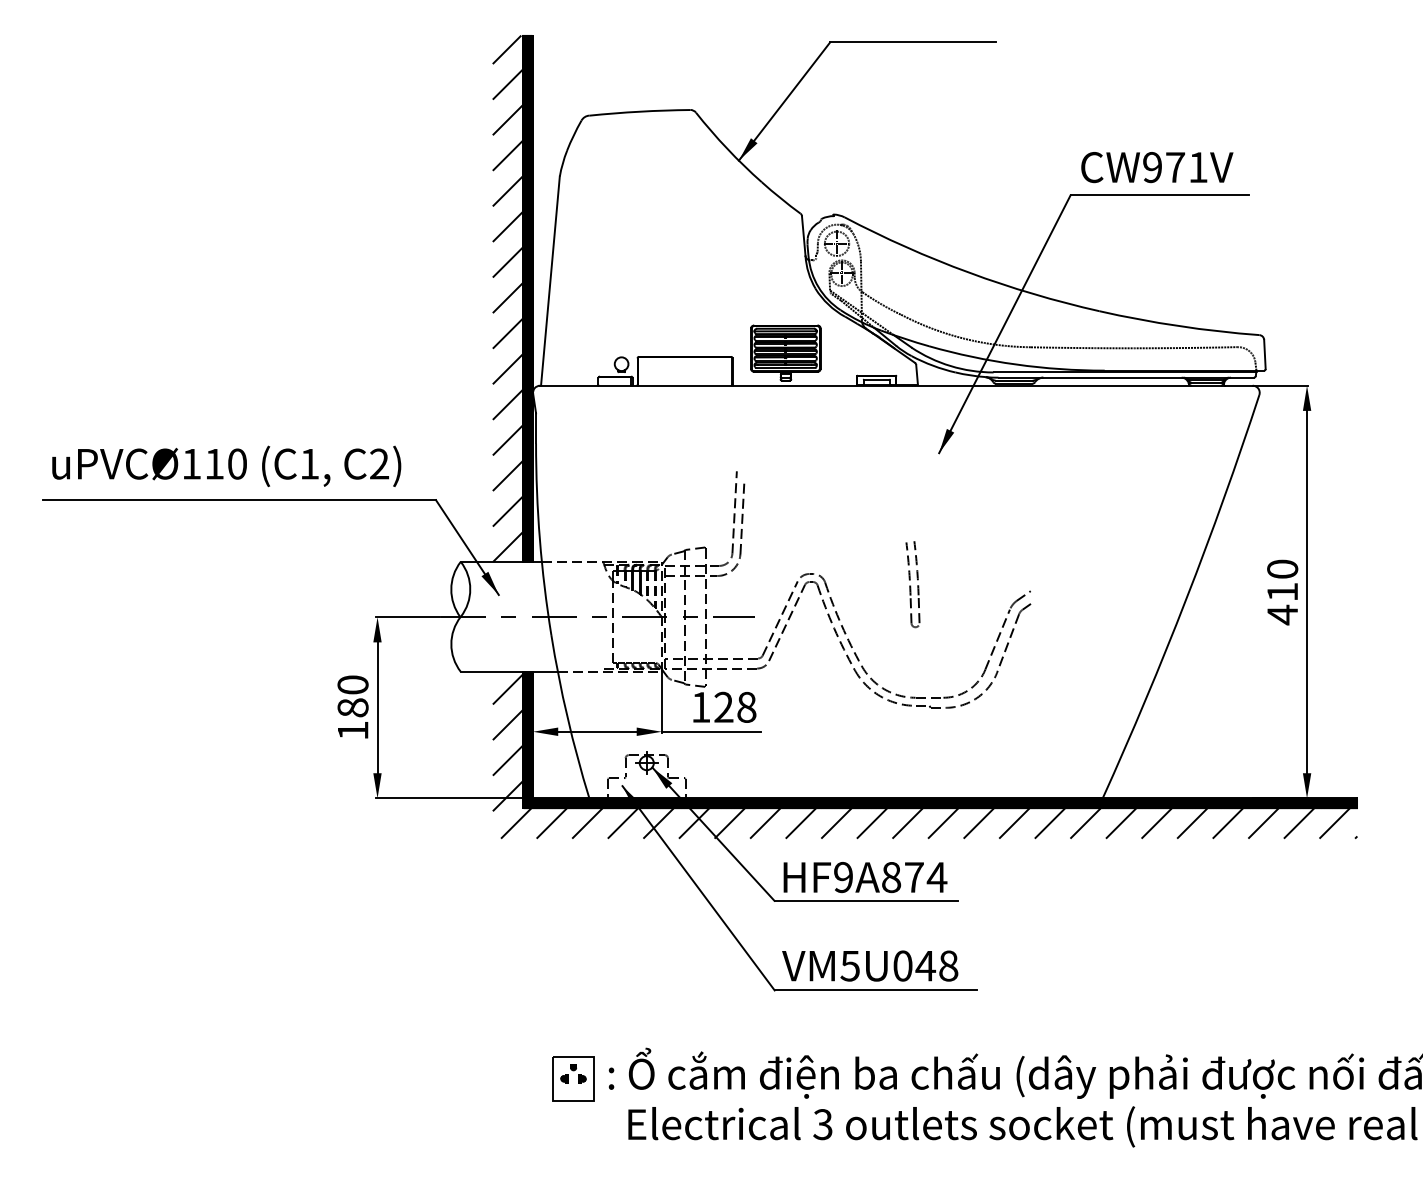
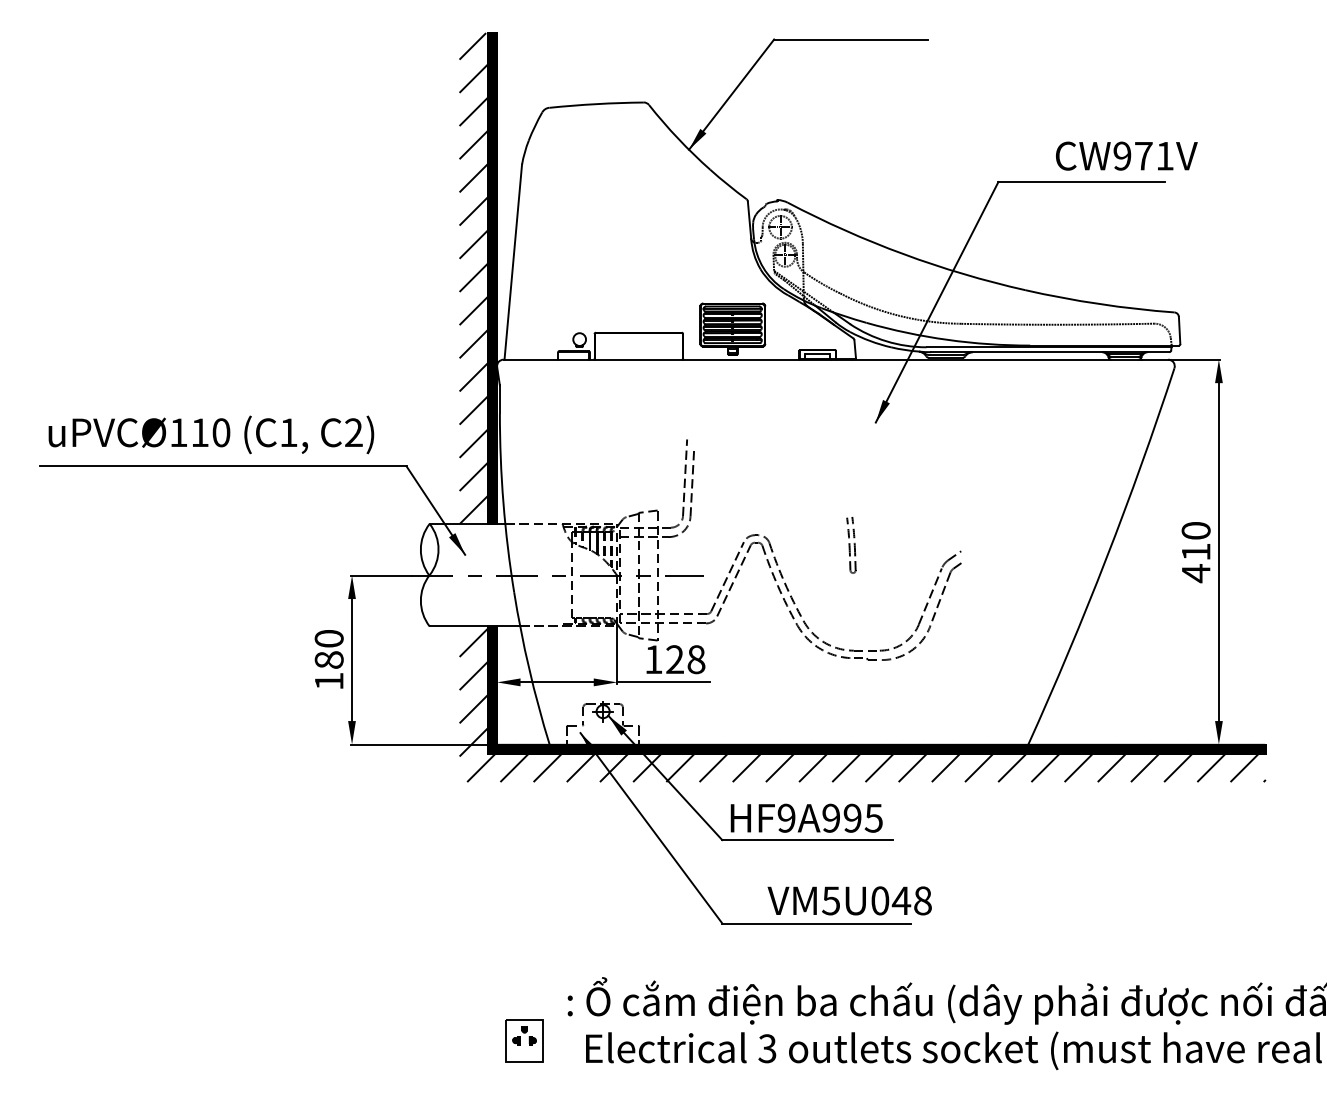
text: (1157, 167) -> (1127, 156), moved
part: (912, 584) -> (850, 545), size x0.7
text: (914, 877) -> (852, 818), HF9A874 -> HF9A995
text: (870, 965) -> (850, 900), moved
part: (573, 1078) -> (524, 1040), moved

